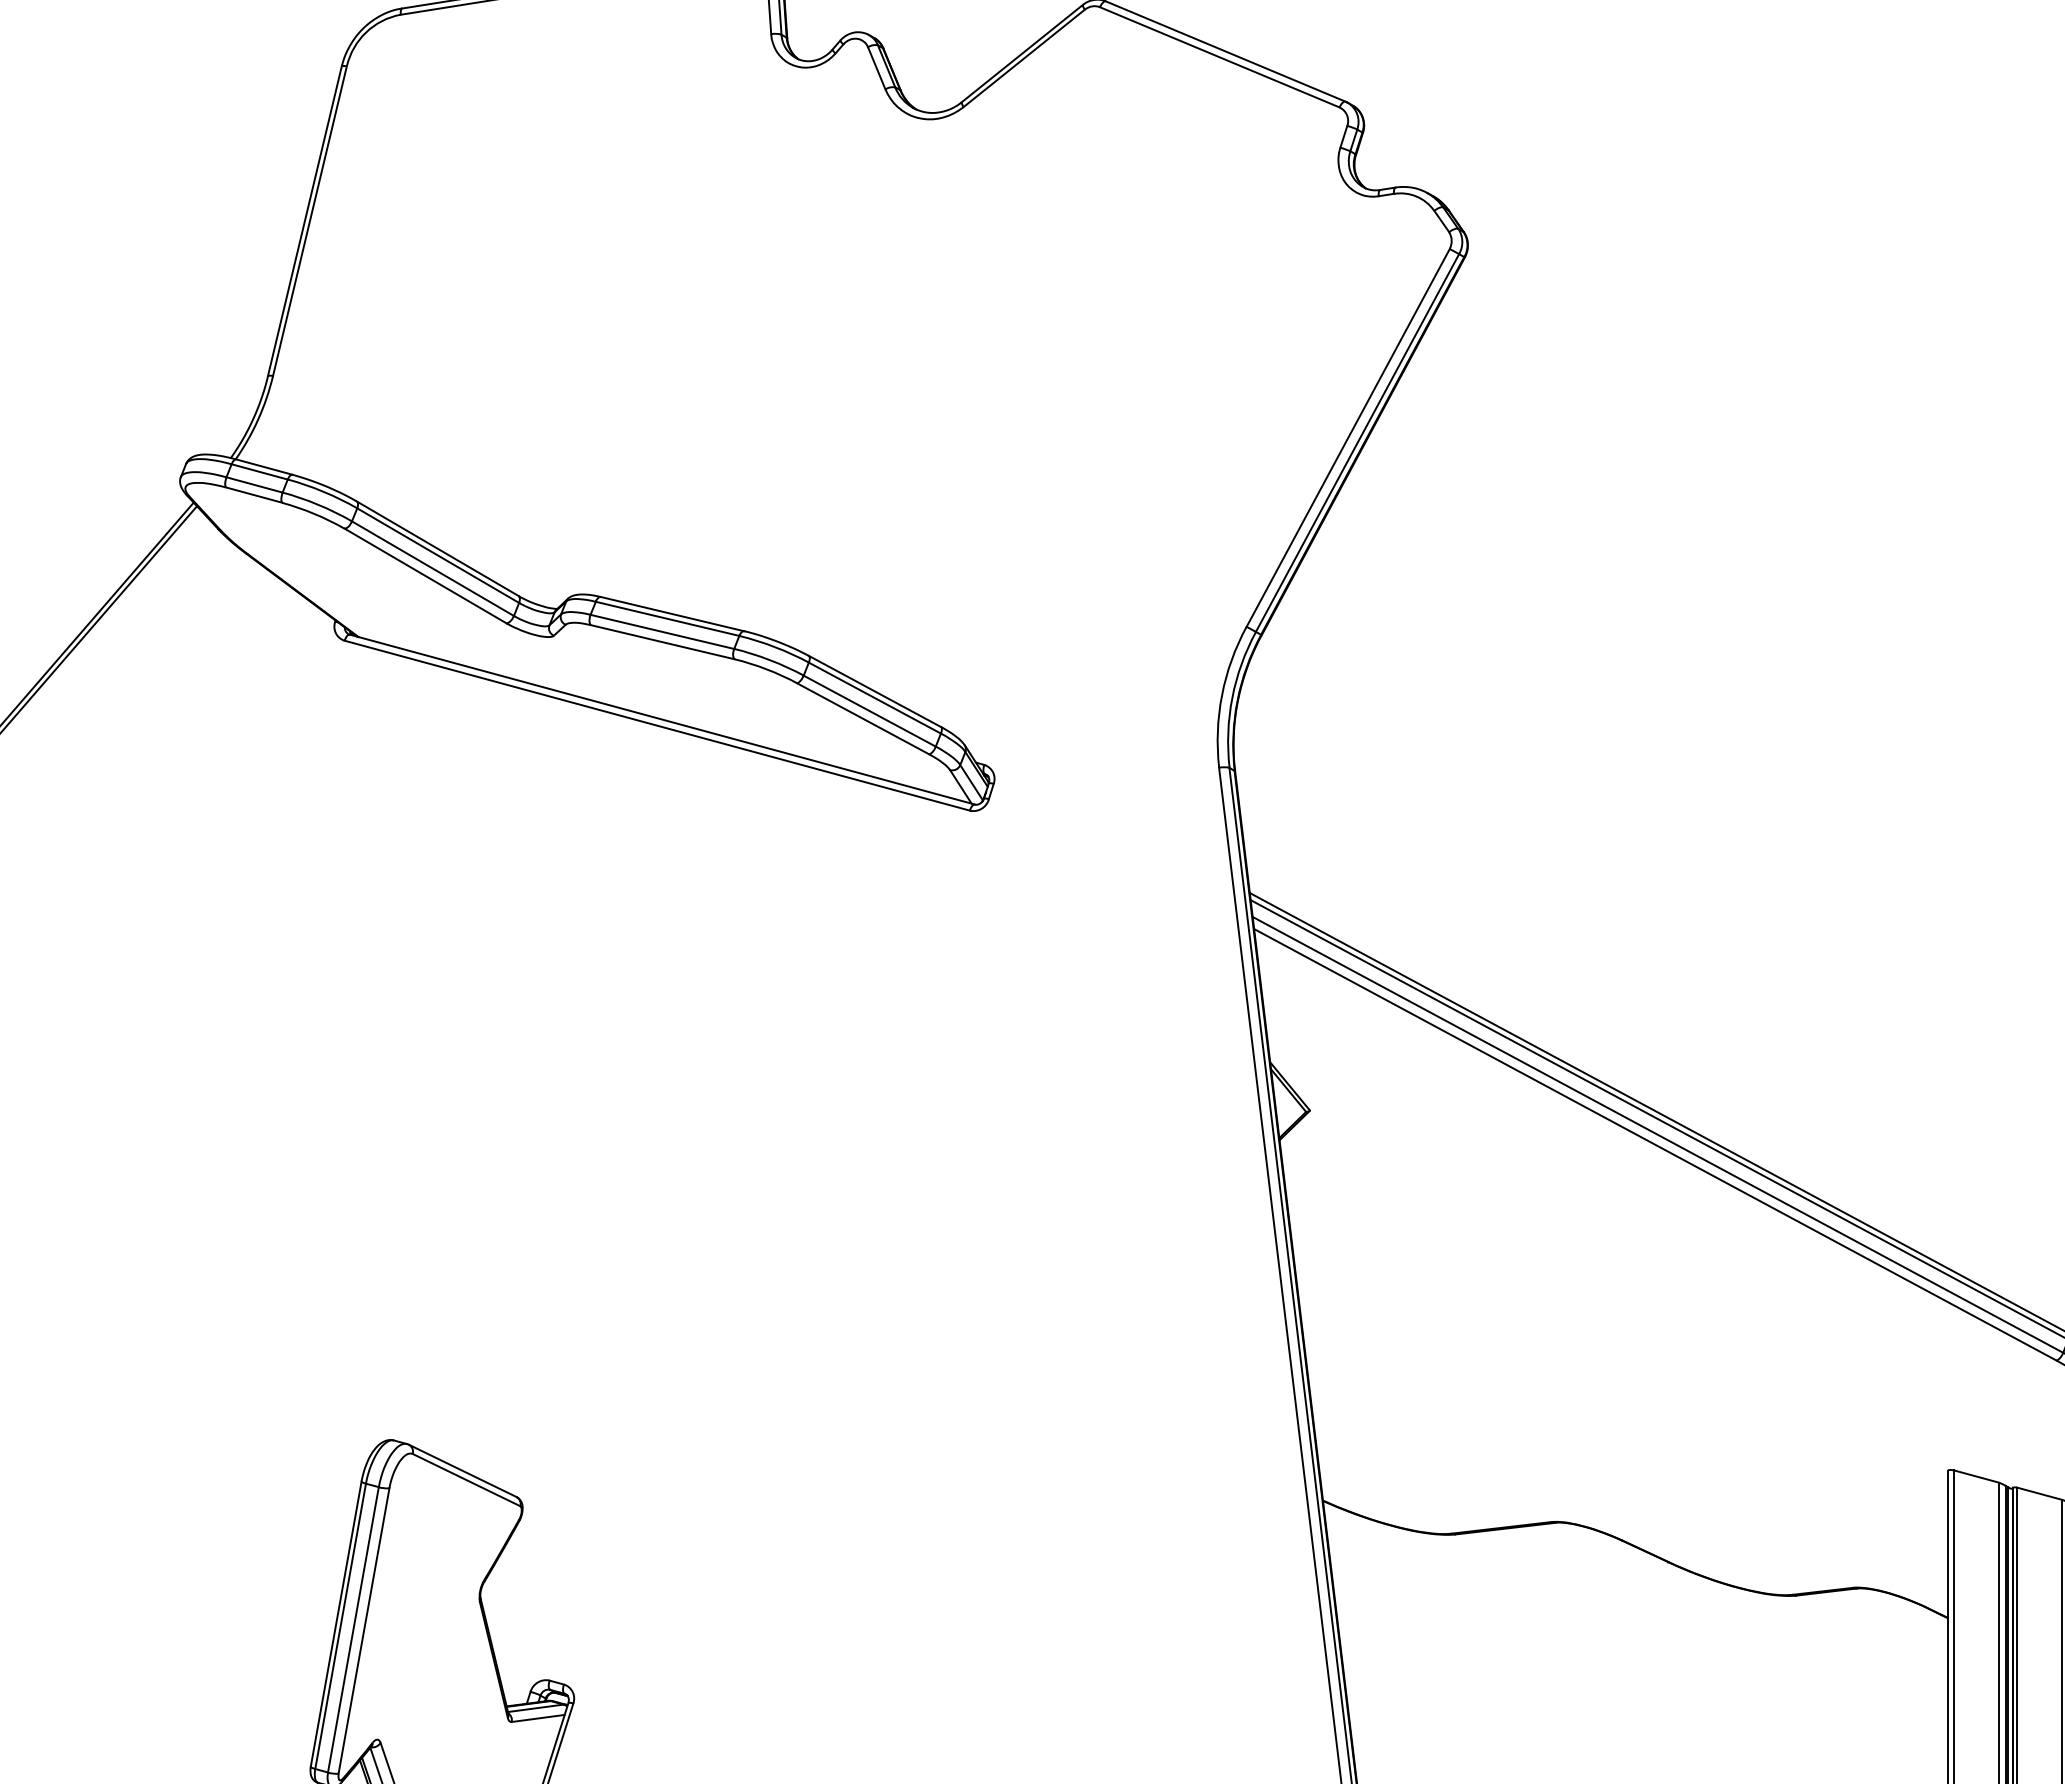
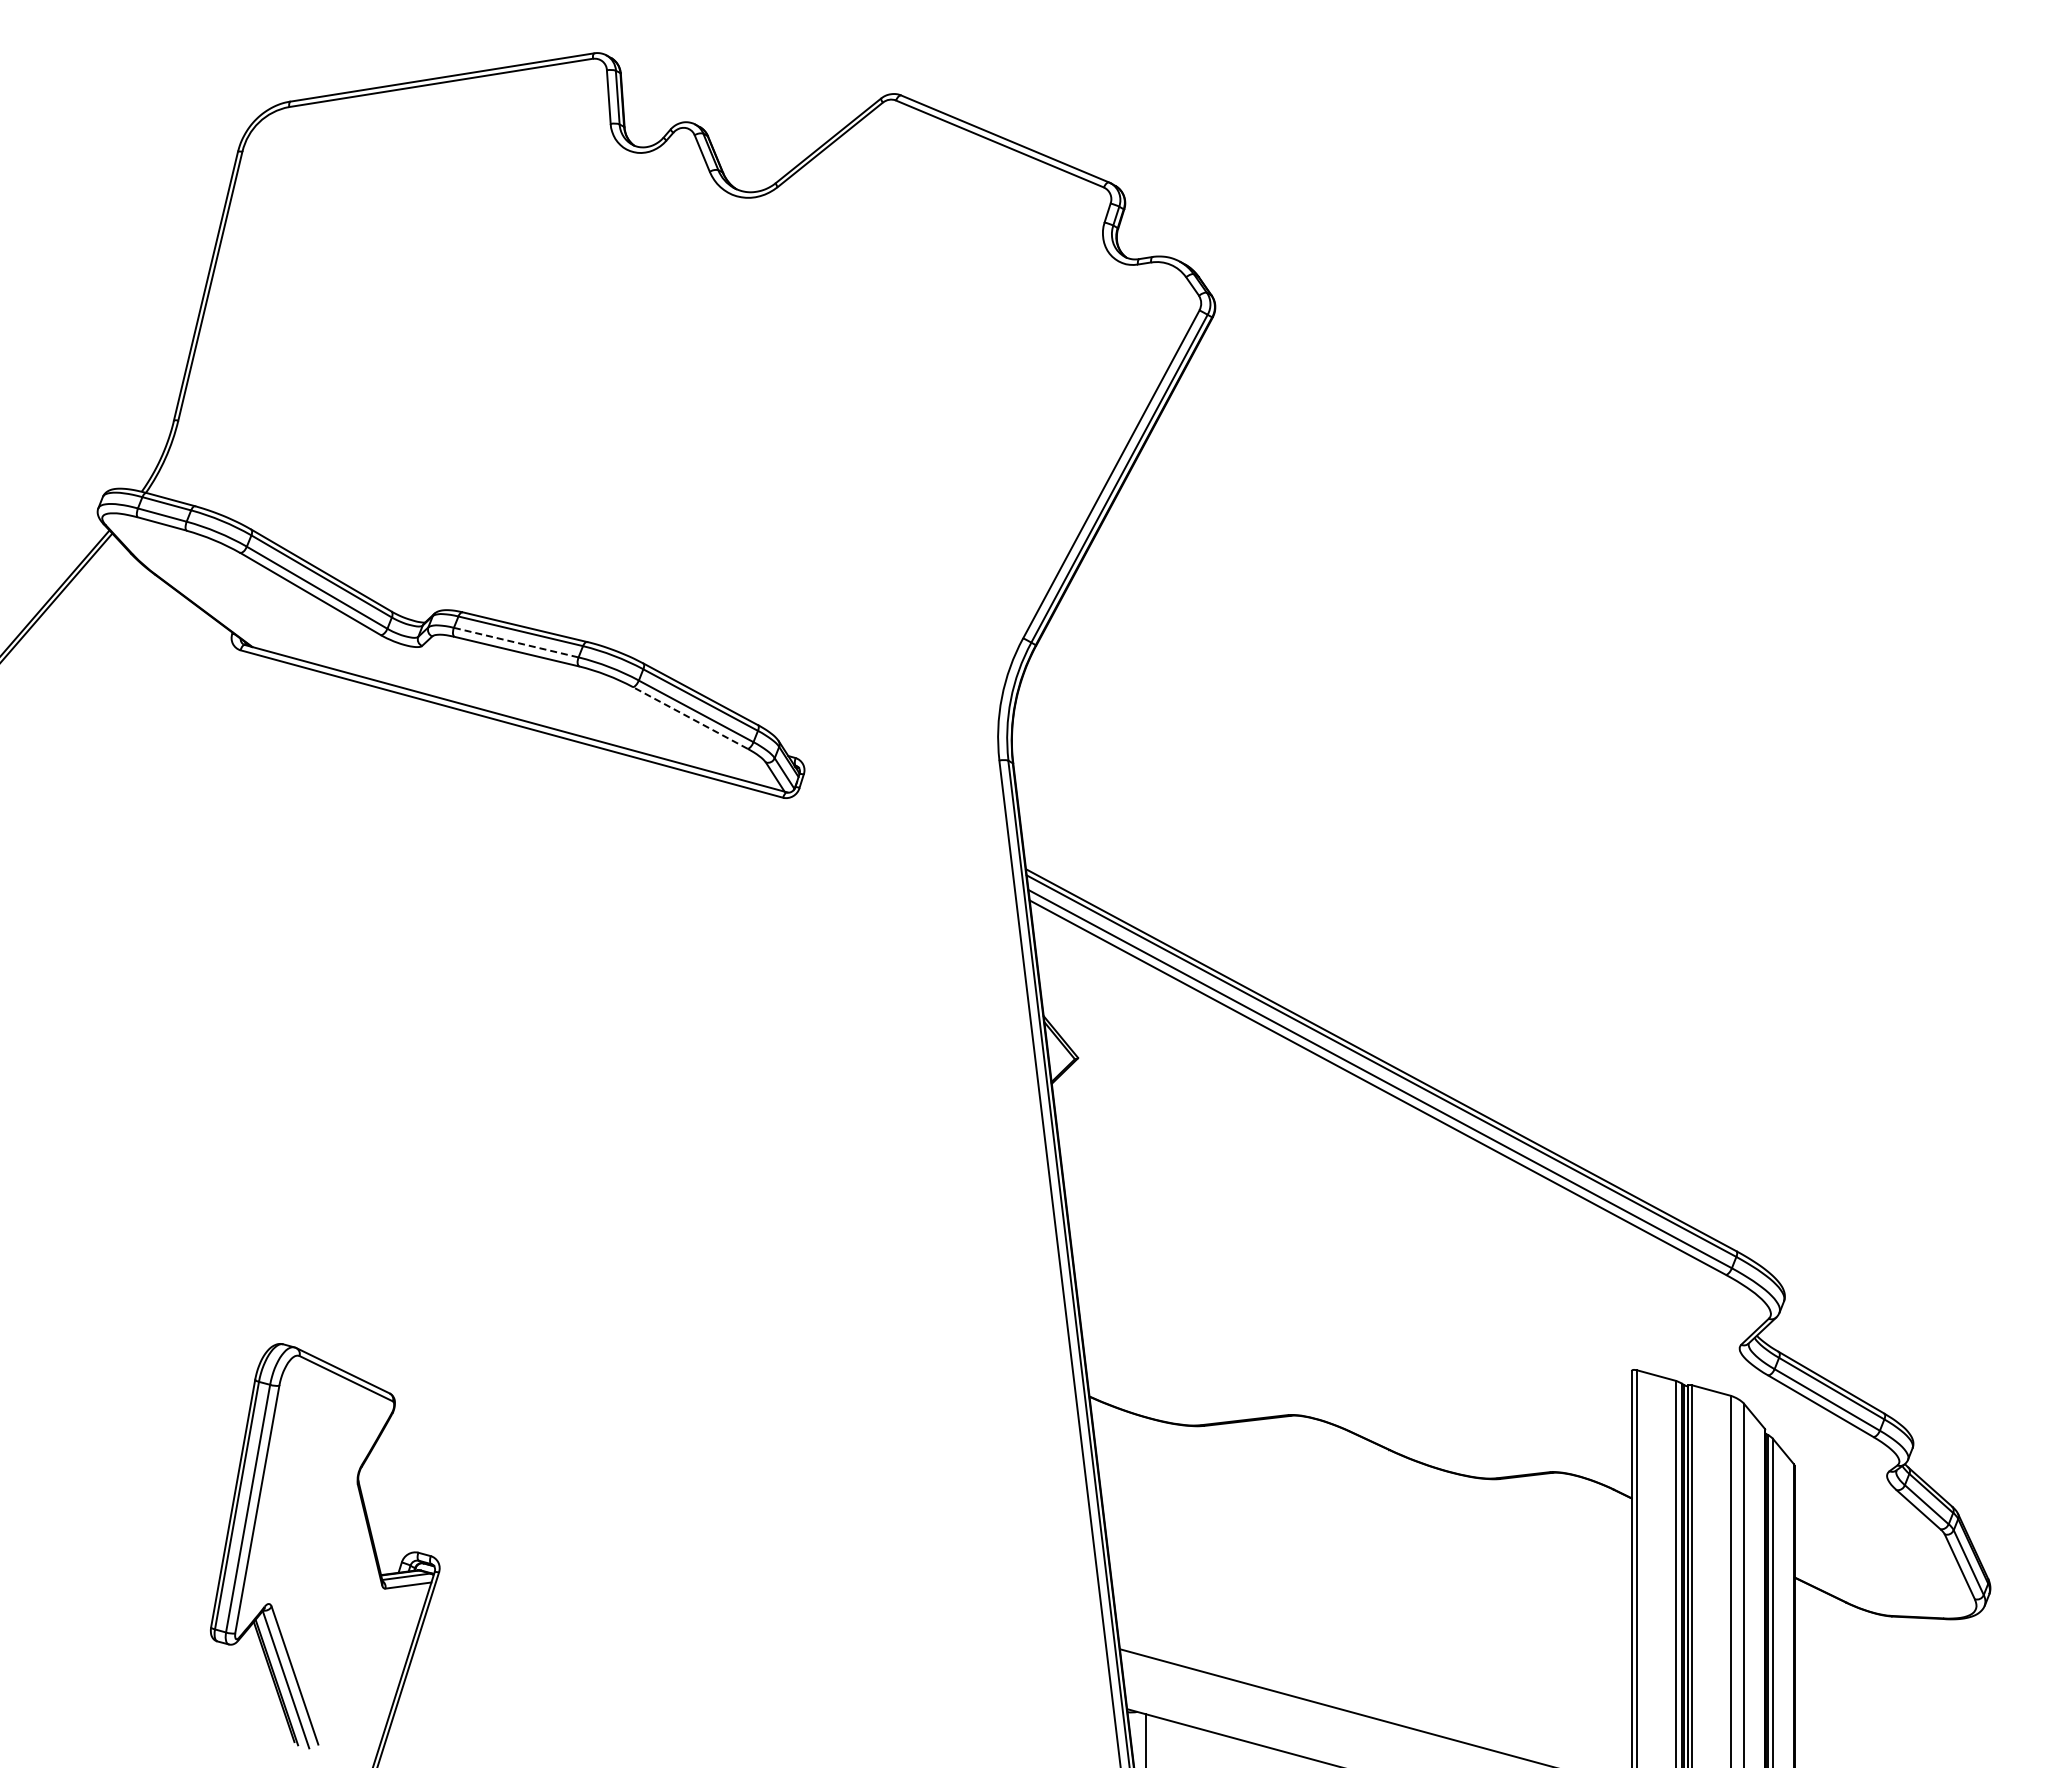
line: (662, 631) -> (516, 642), solid -> dashed
line: (862, 718) -> (689, 717), solid -> dashed

